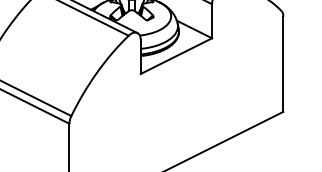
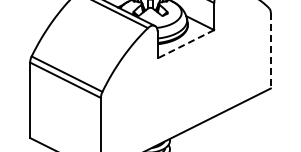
line: (175, 56) -> (185, 44), solid -> dashed
line: (282, 63) -> (270, 50), solid -> dashed

